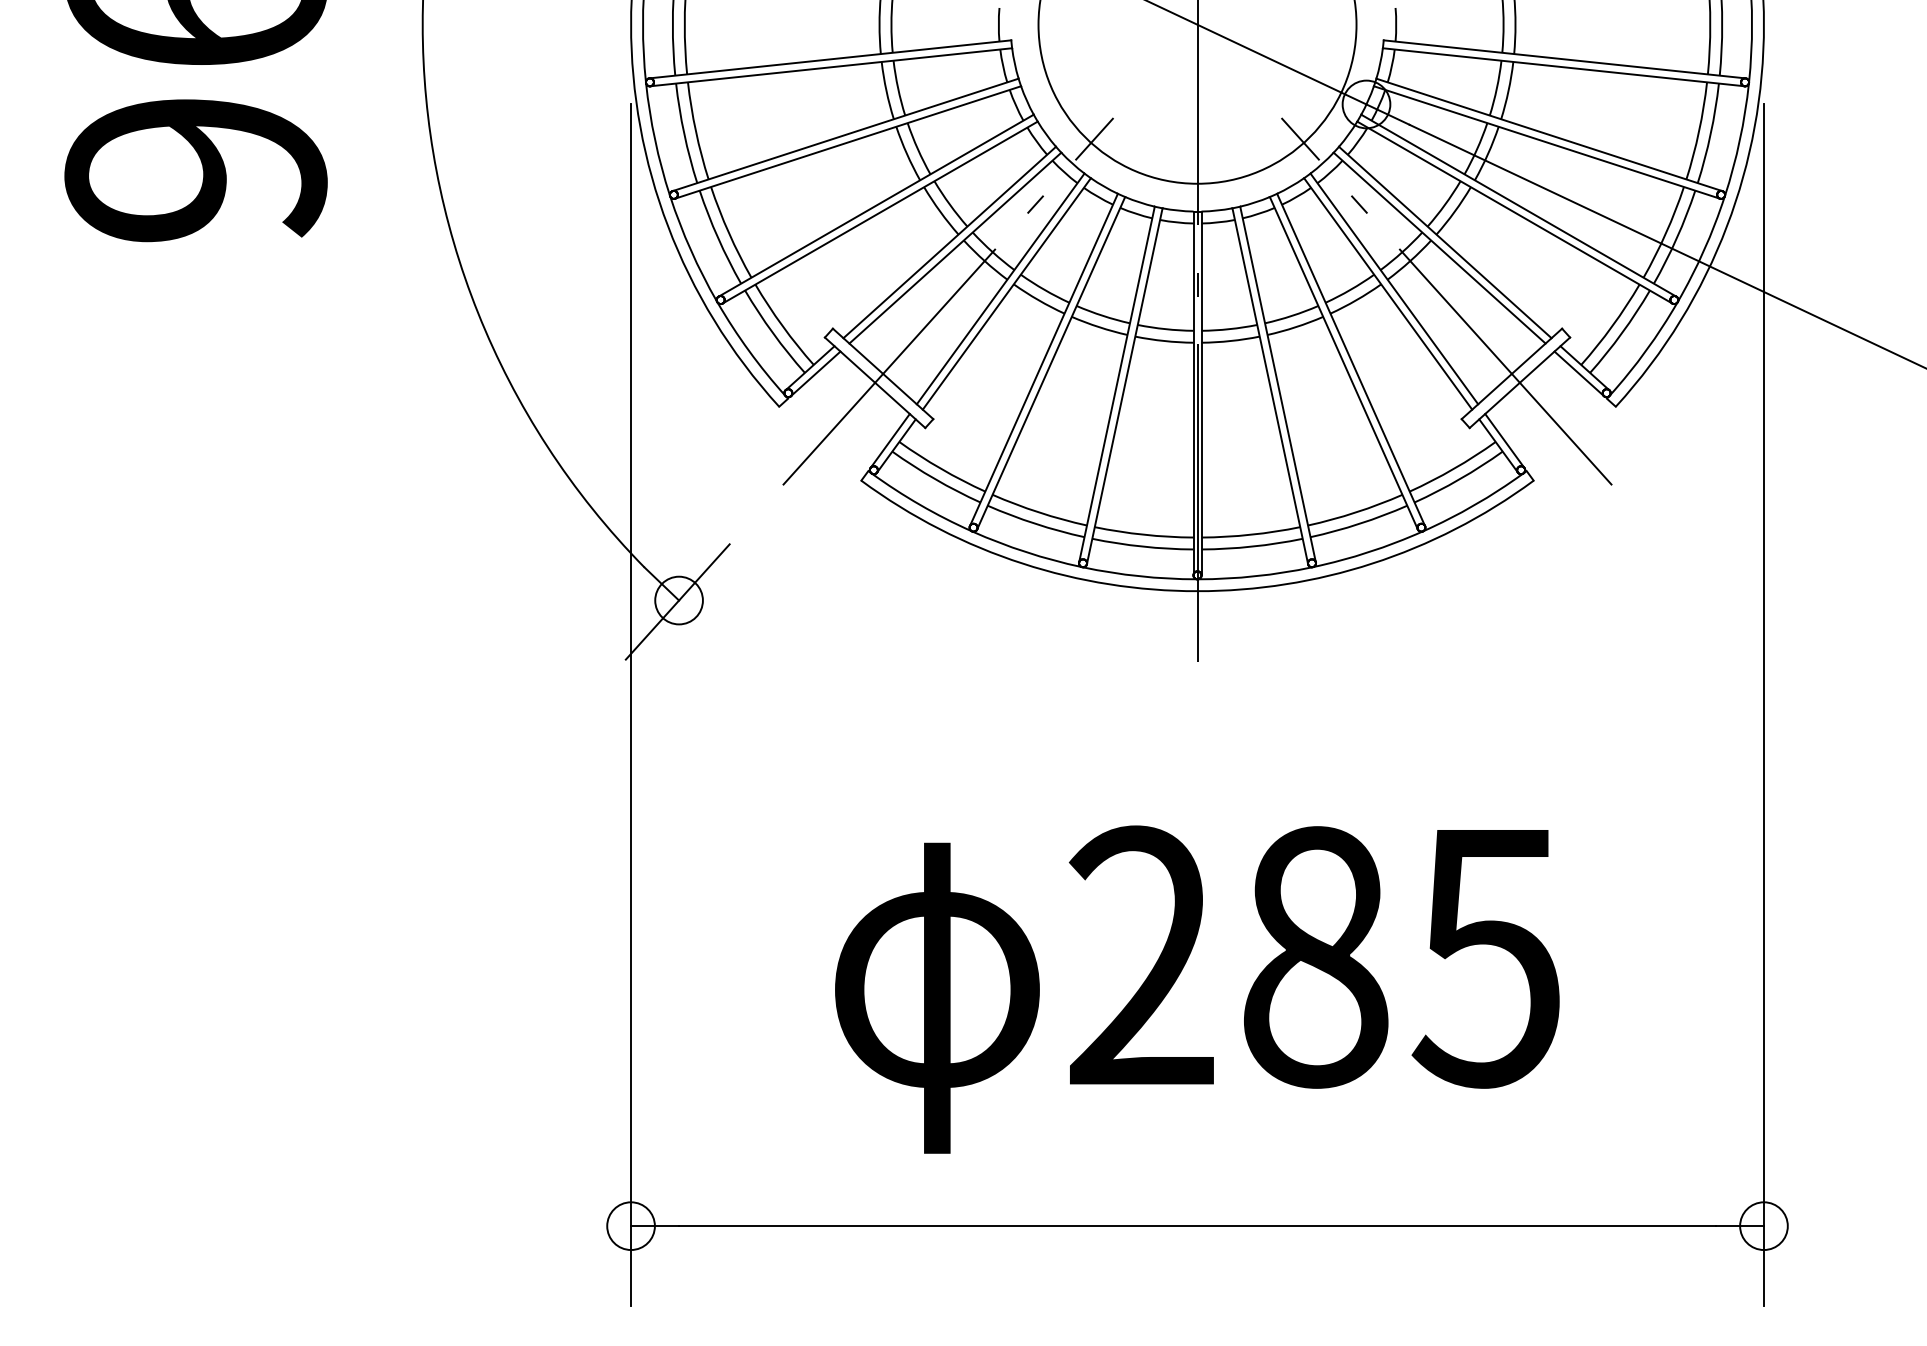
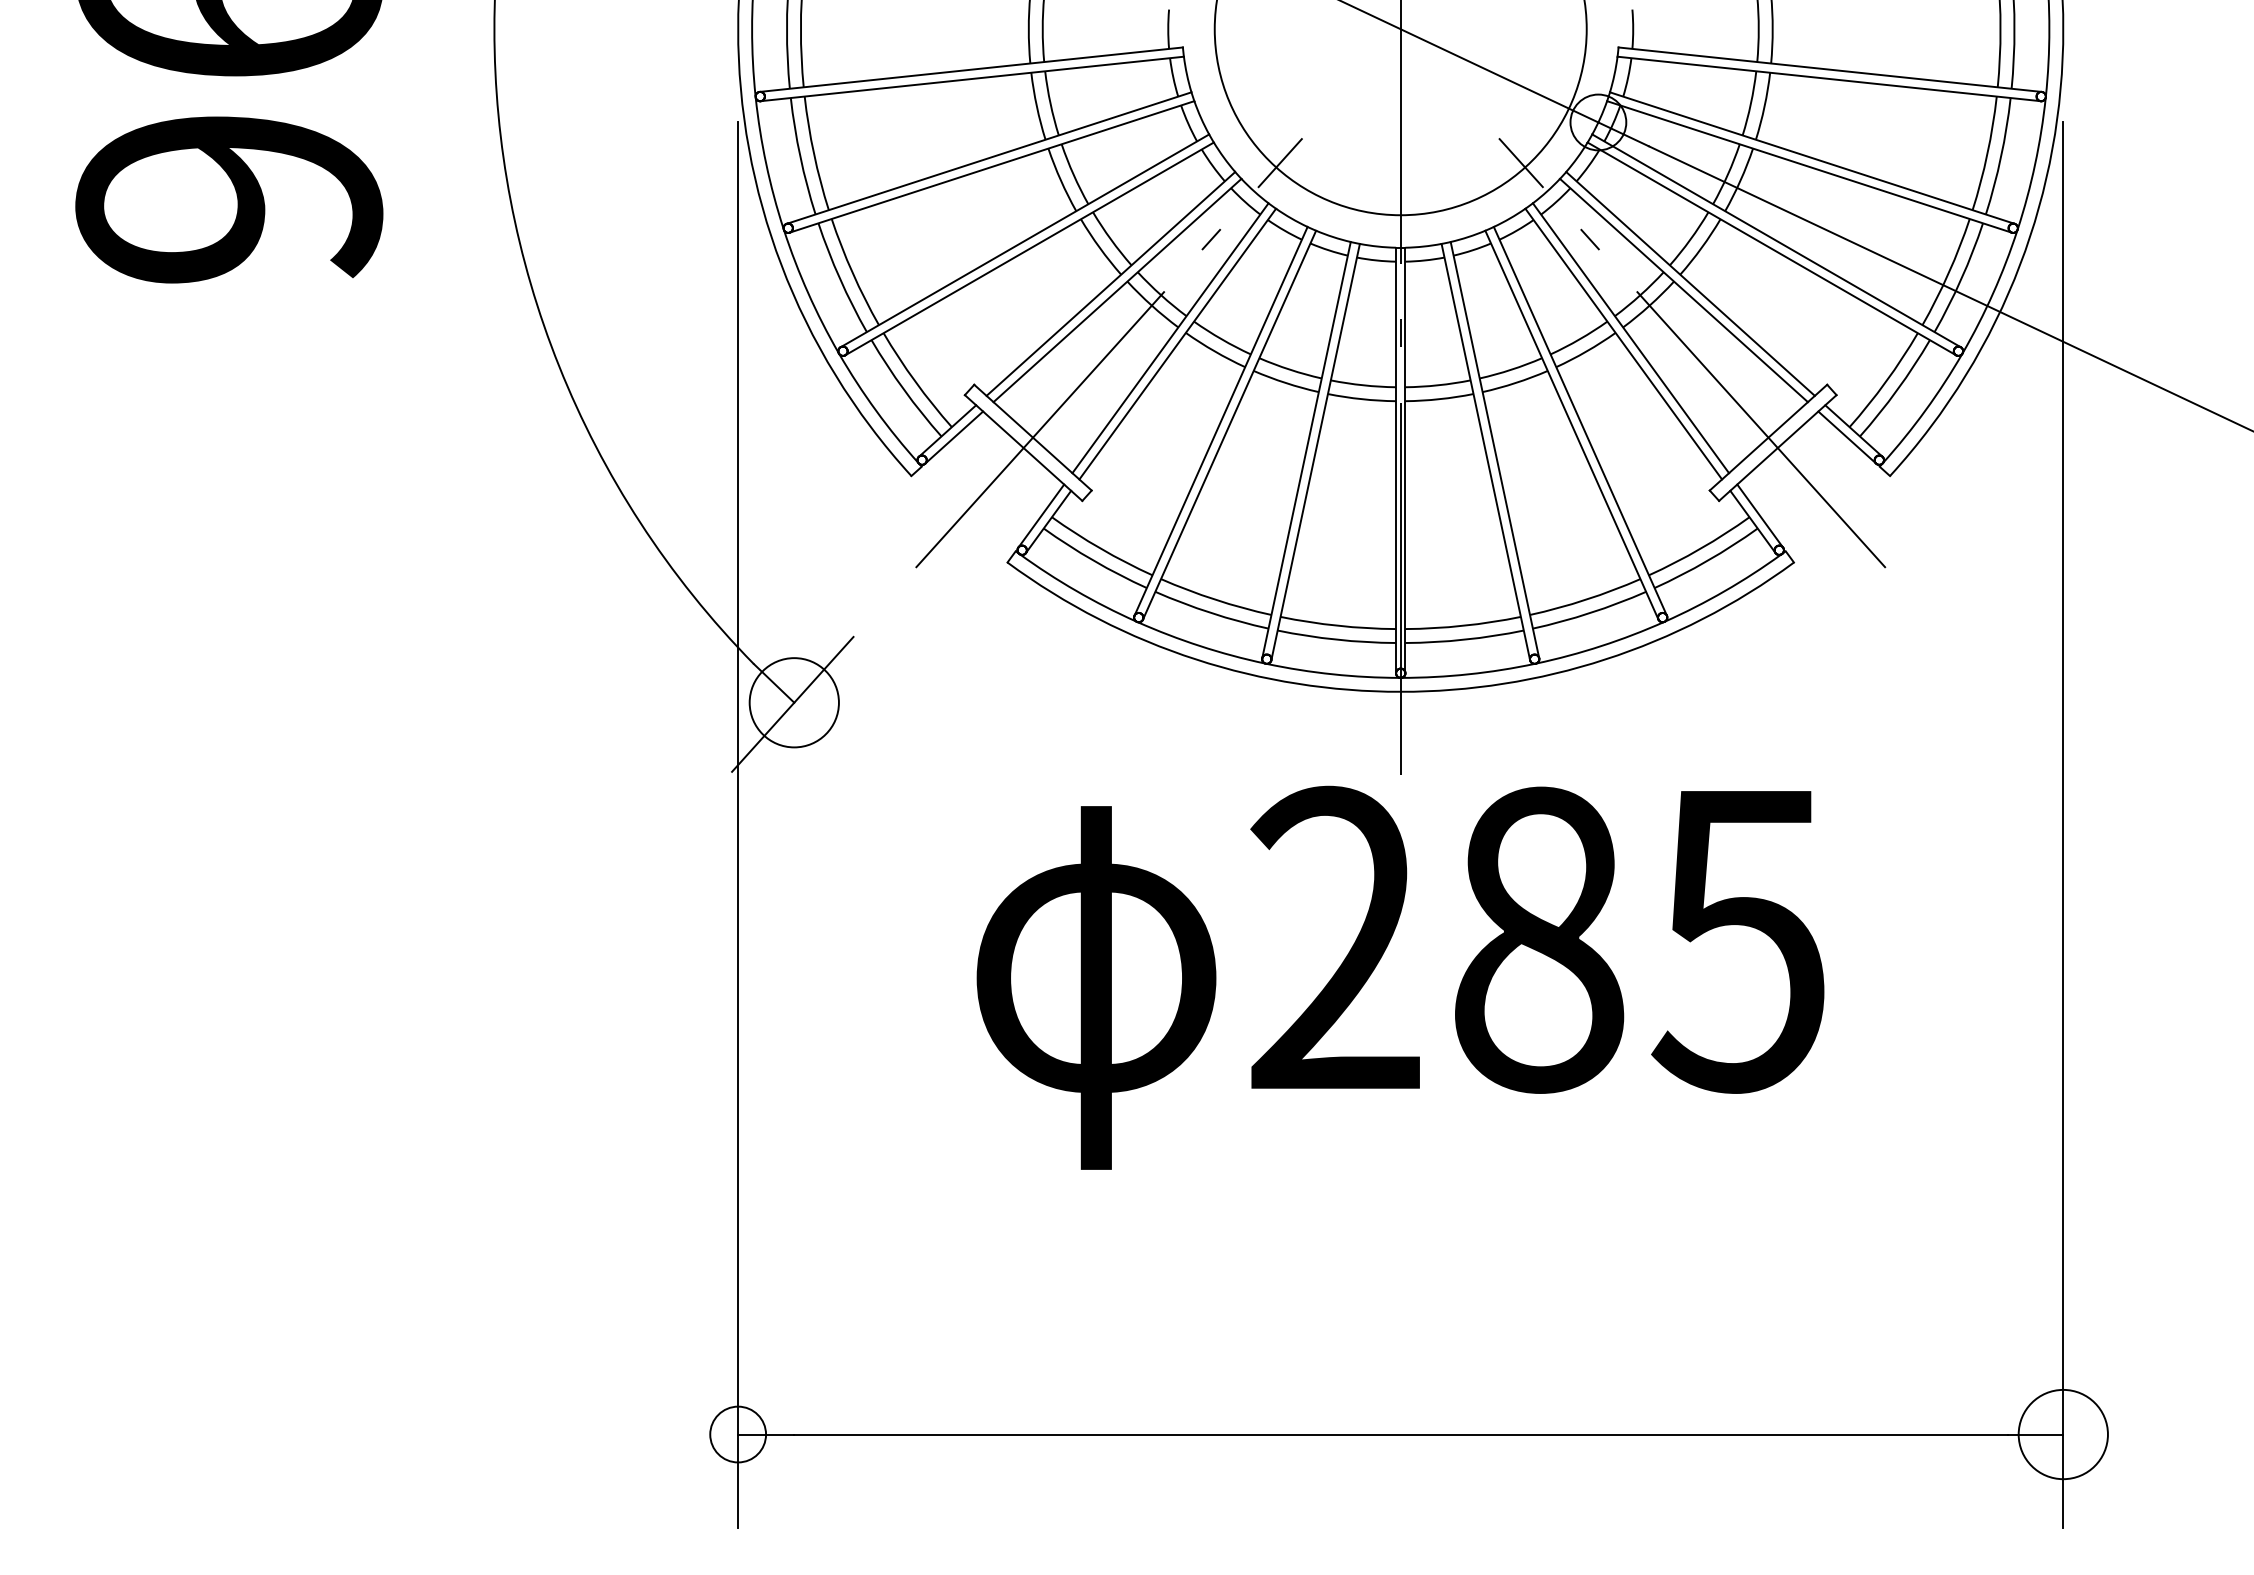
circle: (679, 600) -> (794, 702), size x1.6
text: (1197, 989) -> (1400, 977), moved
circle: (1764, 1226) -> (2063, 1434), size x1.6

